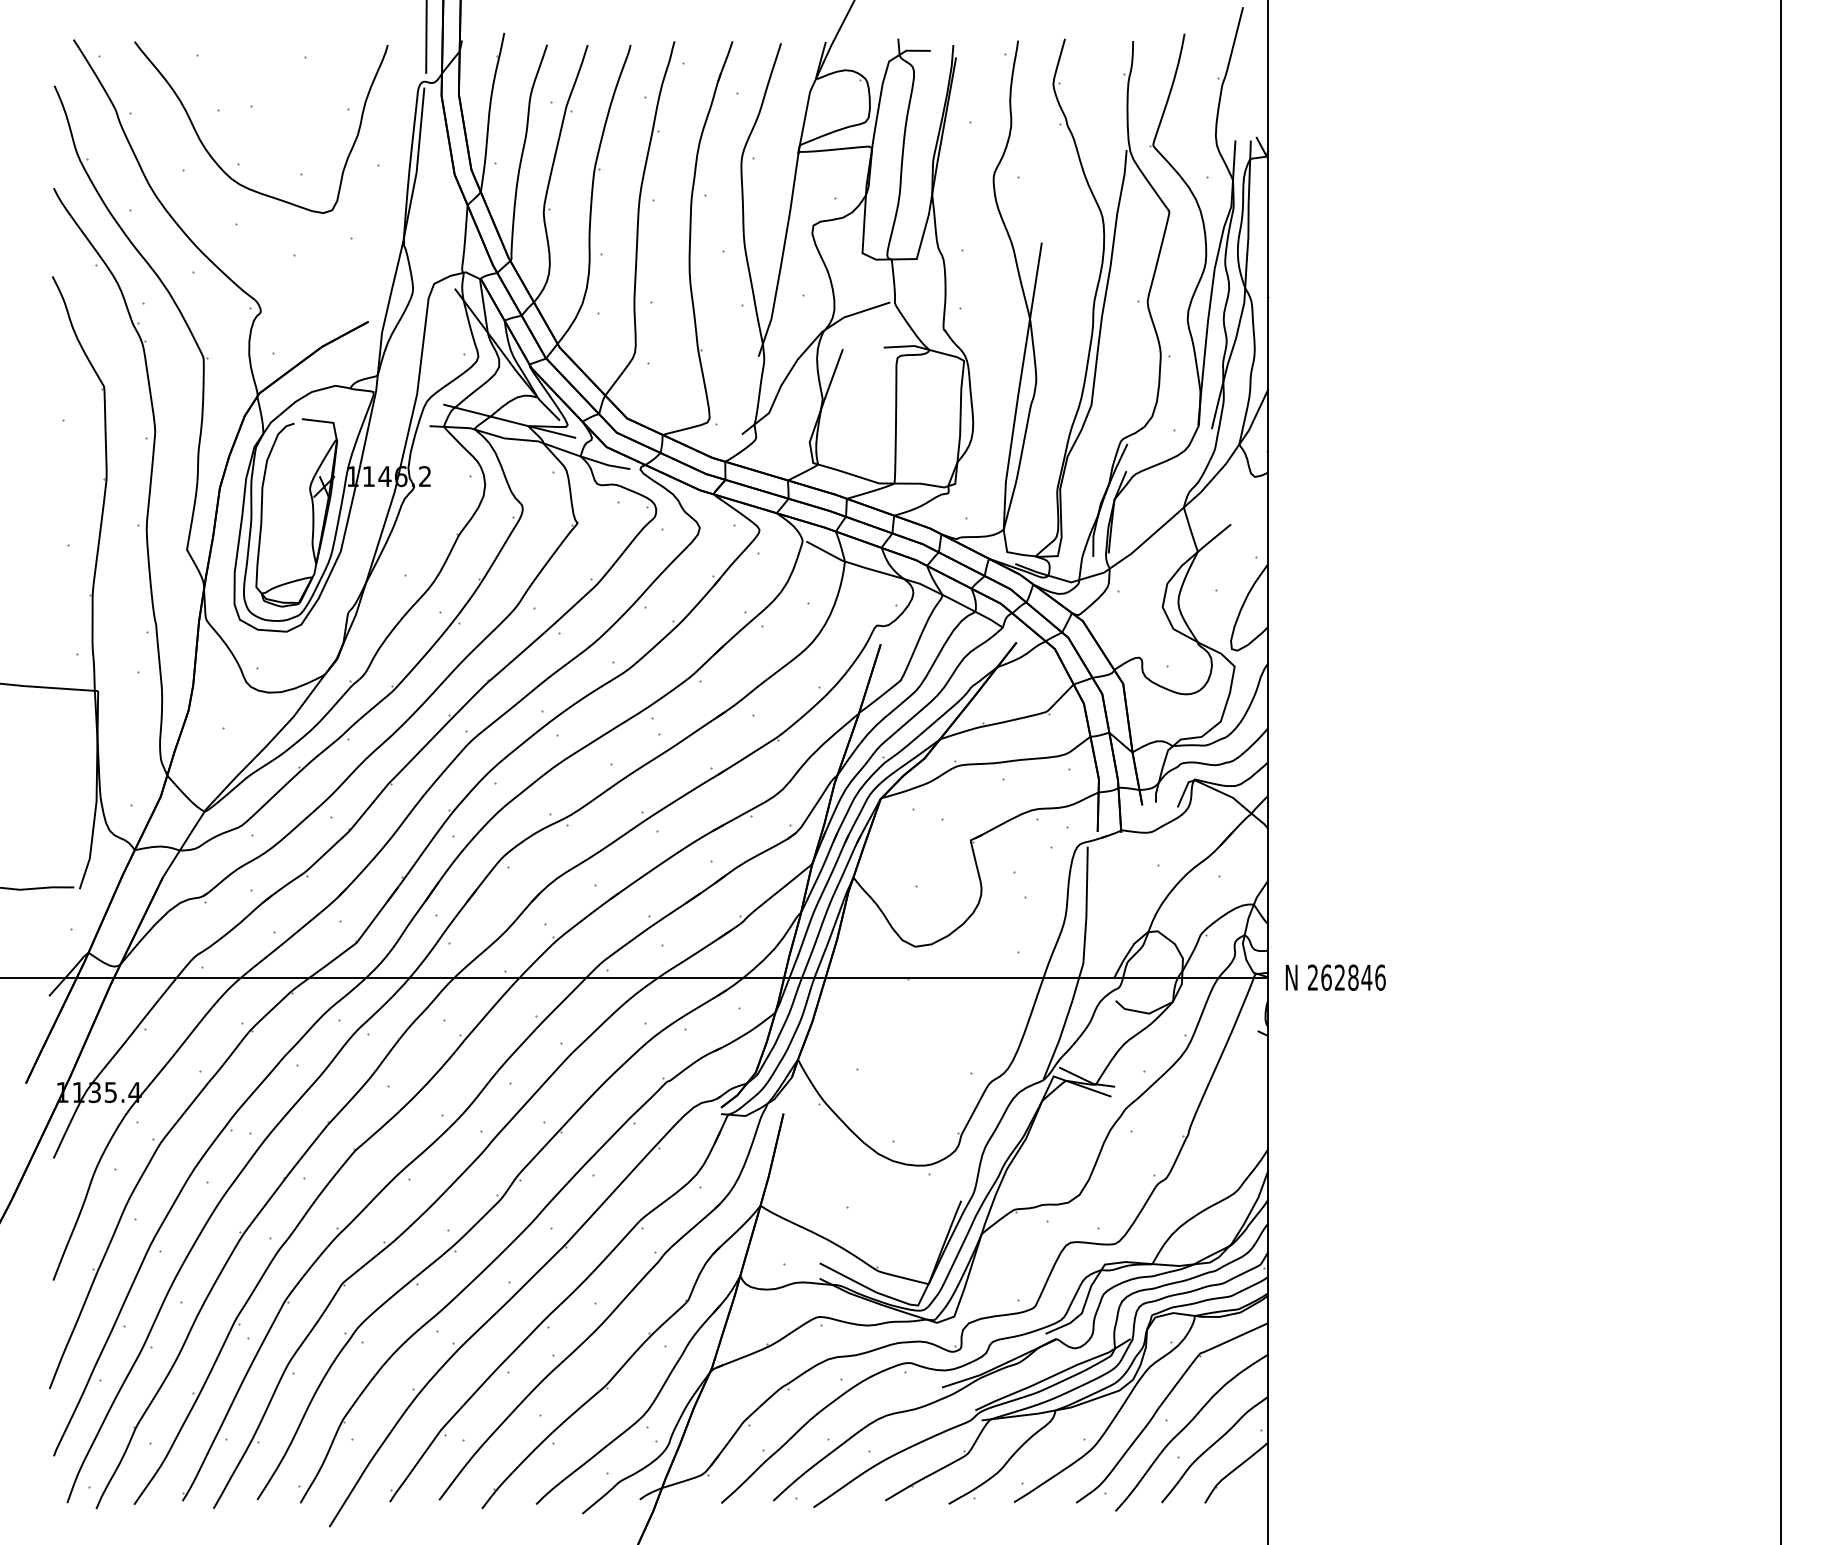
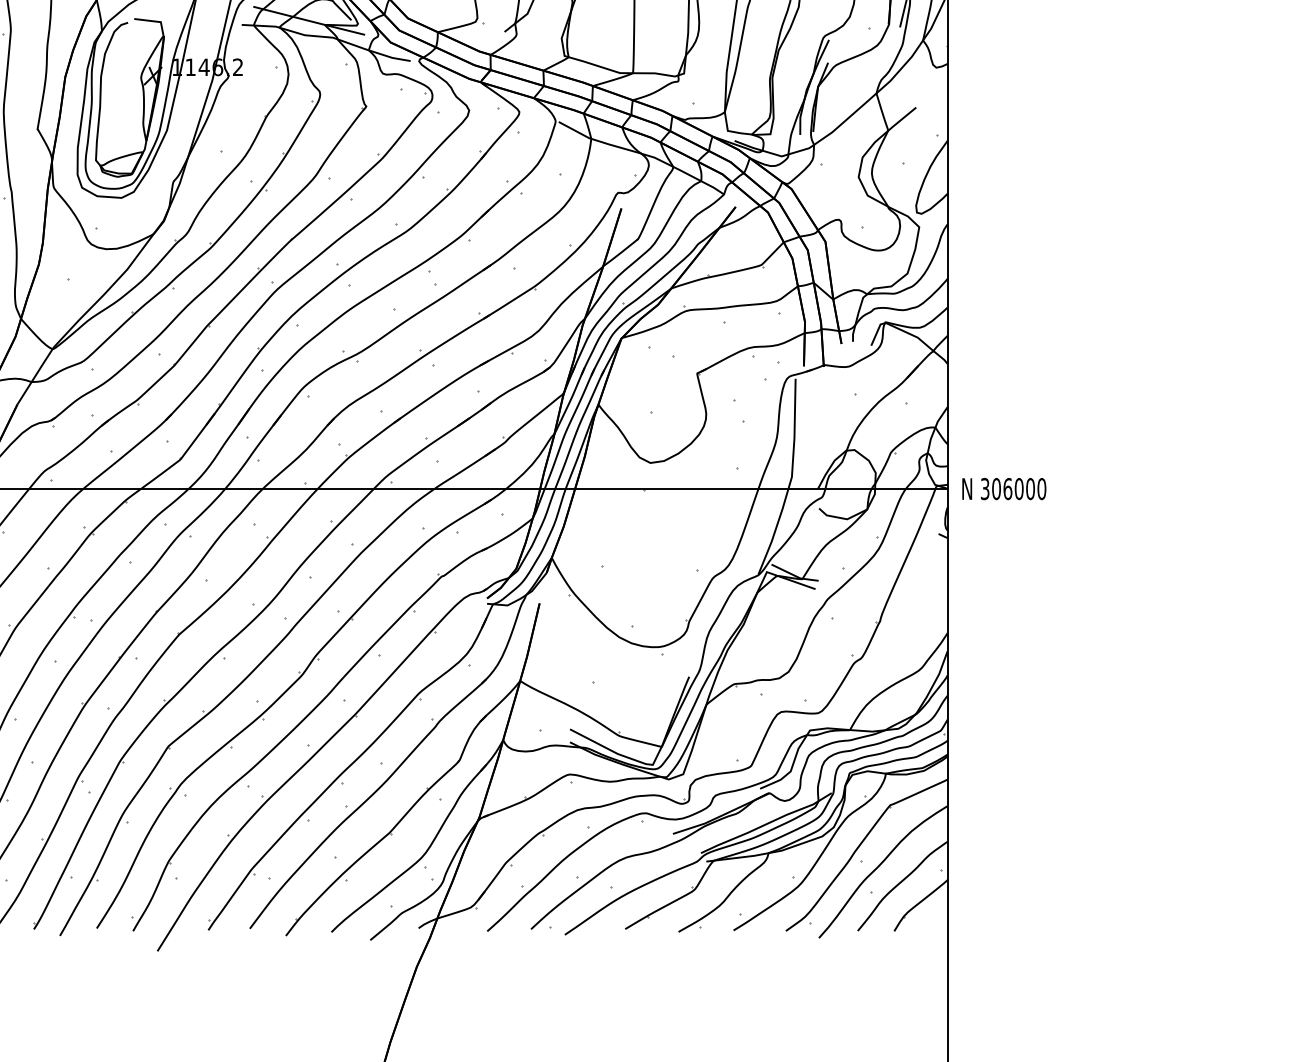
text: (1346, 977) -> (1013, 488), 262846 -> 306000

